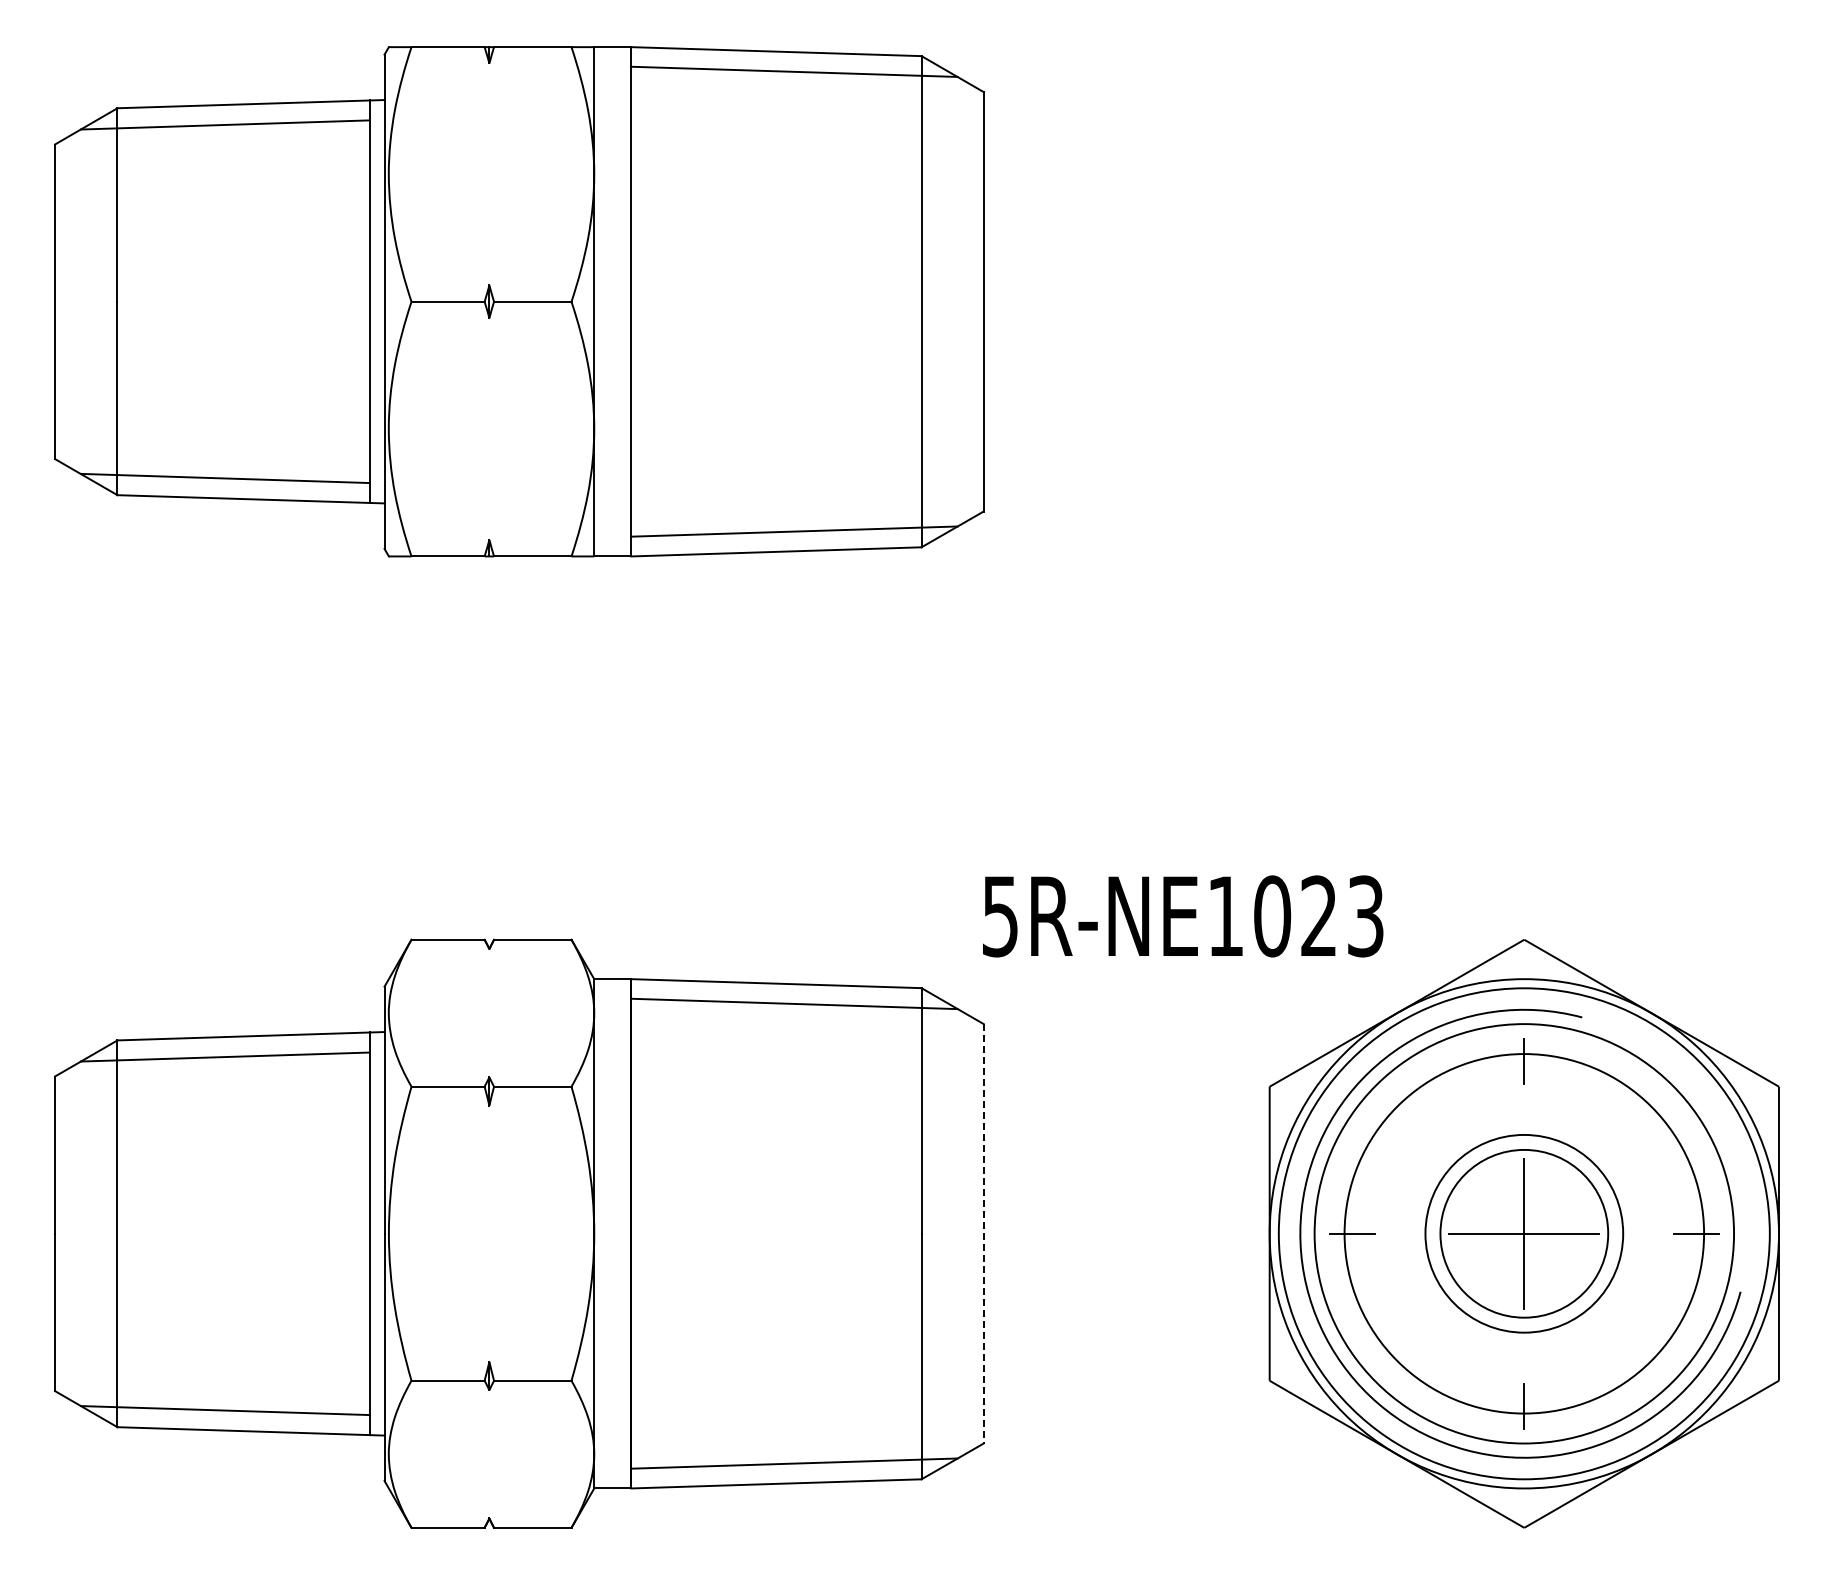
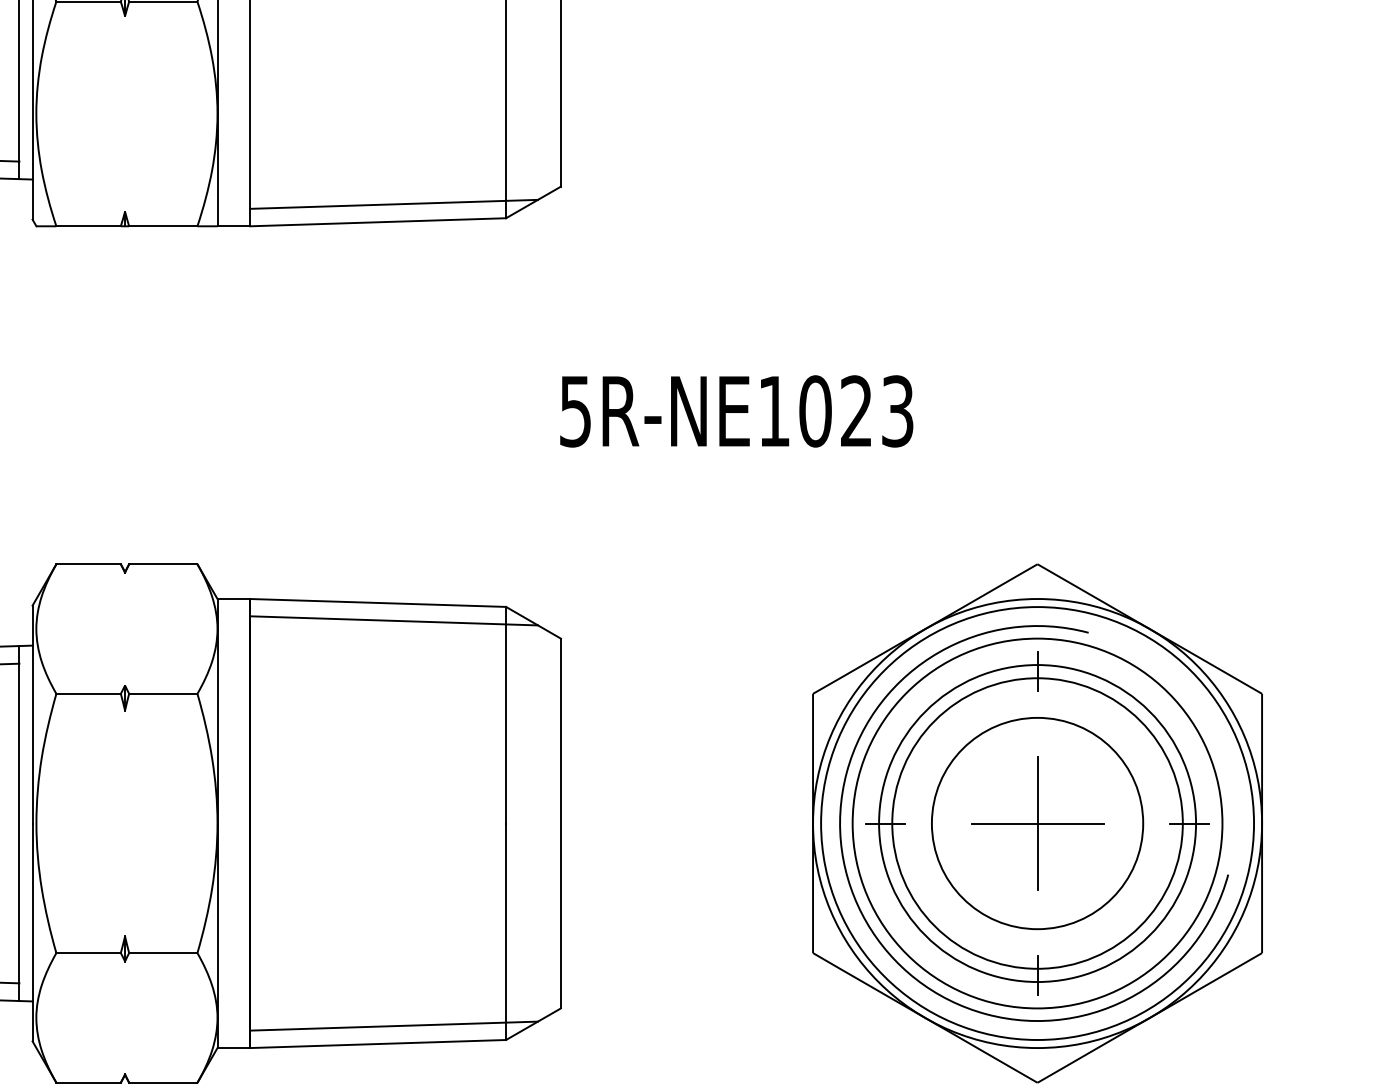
text: (1183, 916) -> (737, 411), moved
line: (983, 1233) -> (560, 823), dashed -> solid
circle: (1524, 1233) -> (1037, 823), size x1.43
circle: (1524, 1233) -> (1037, 823), size x1.67

